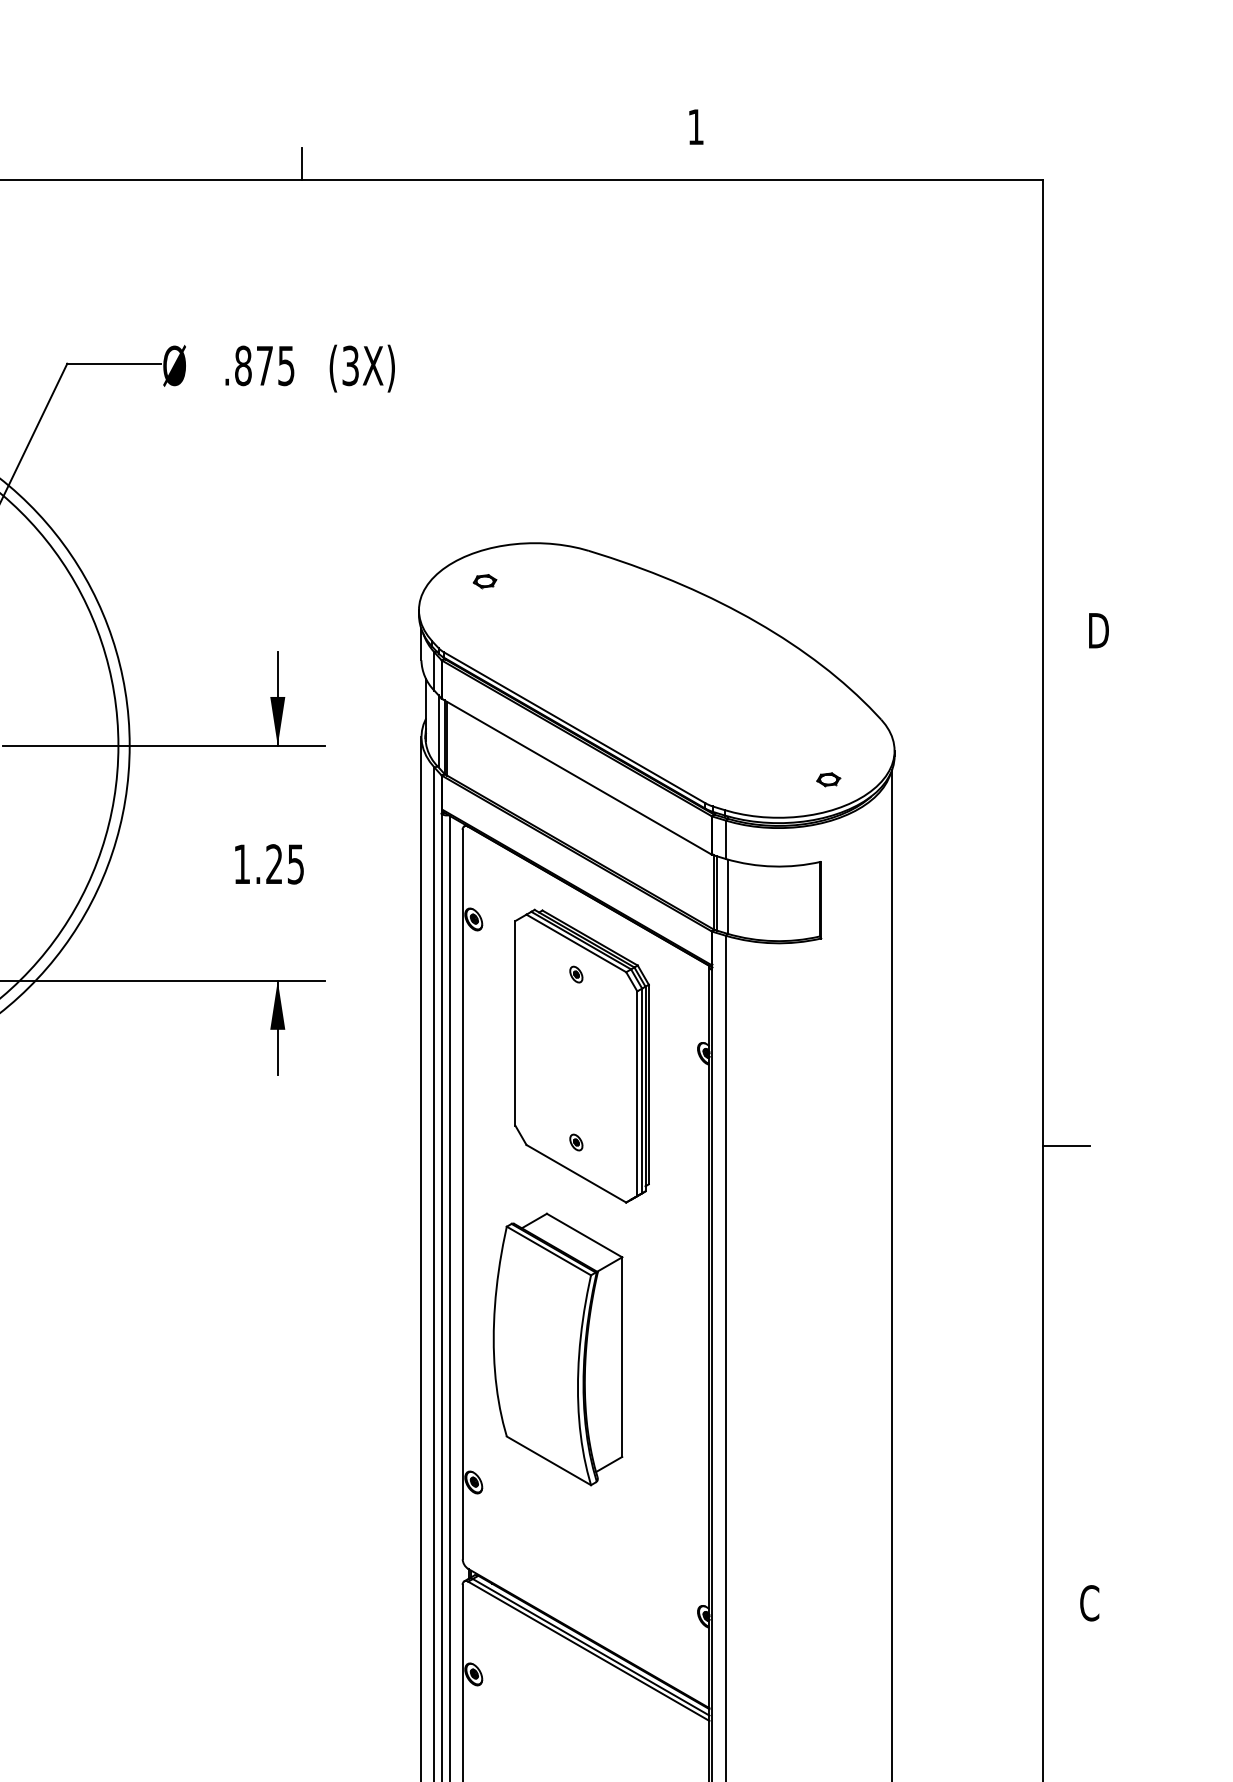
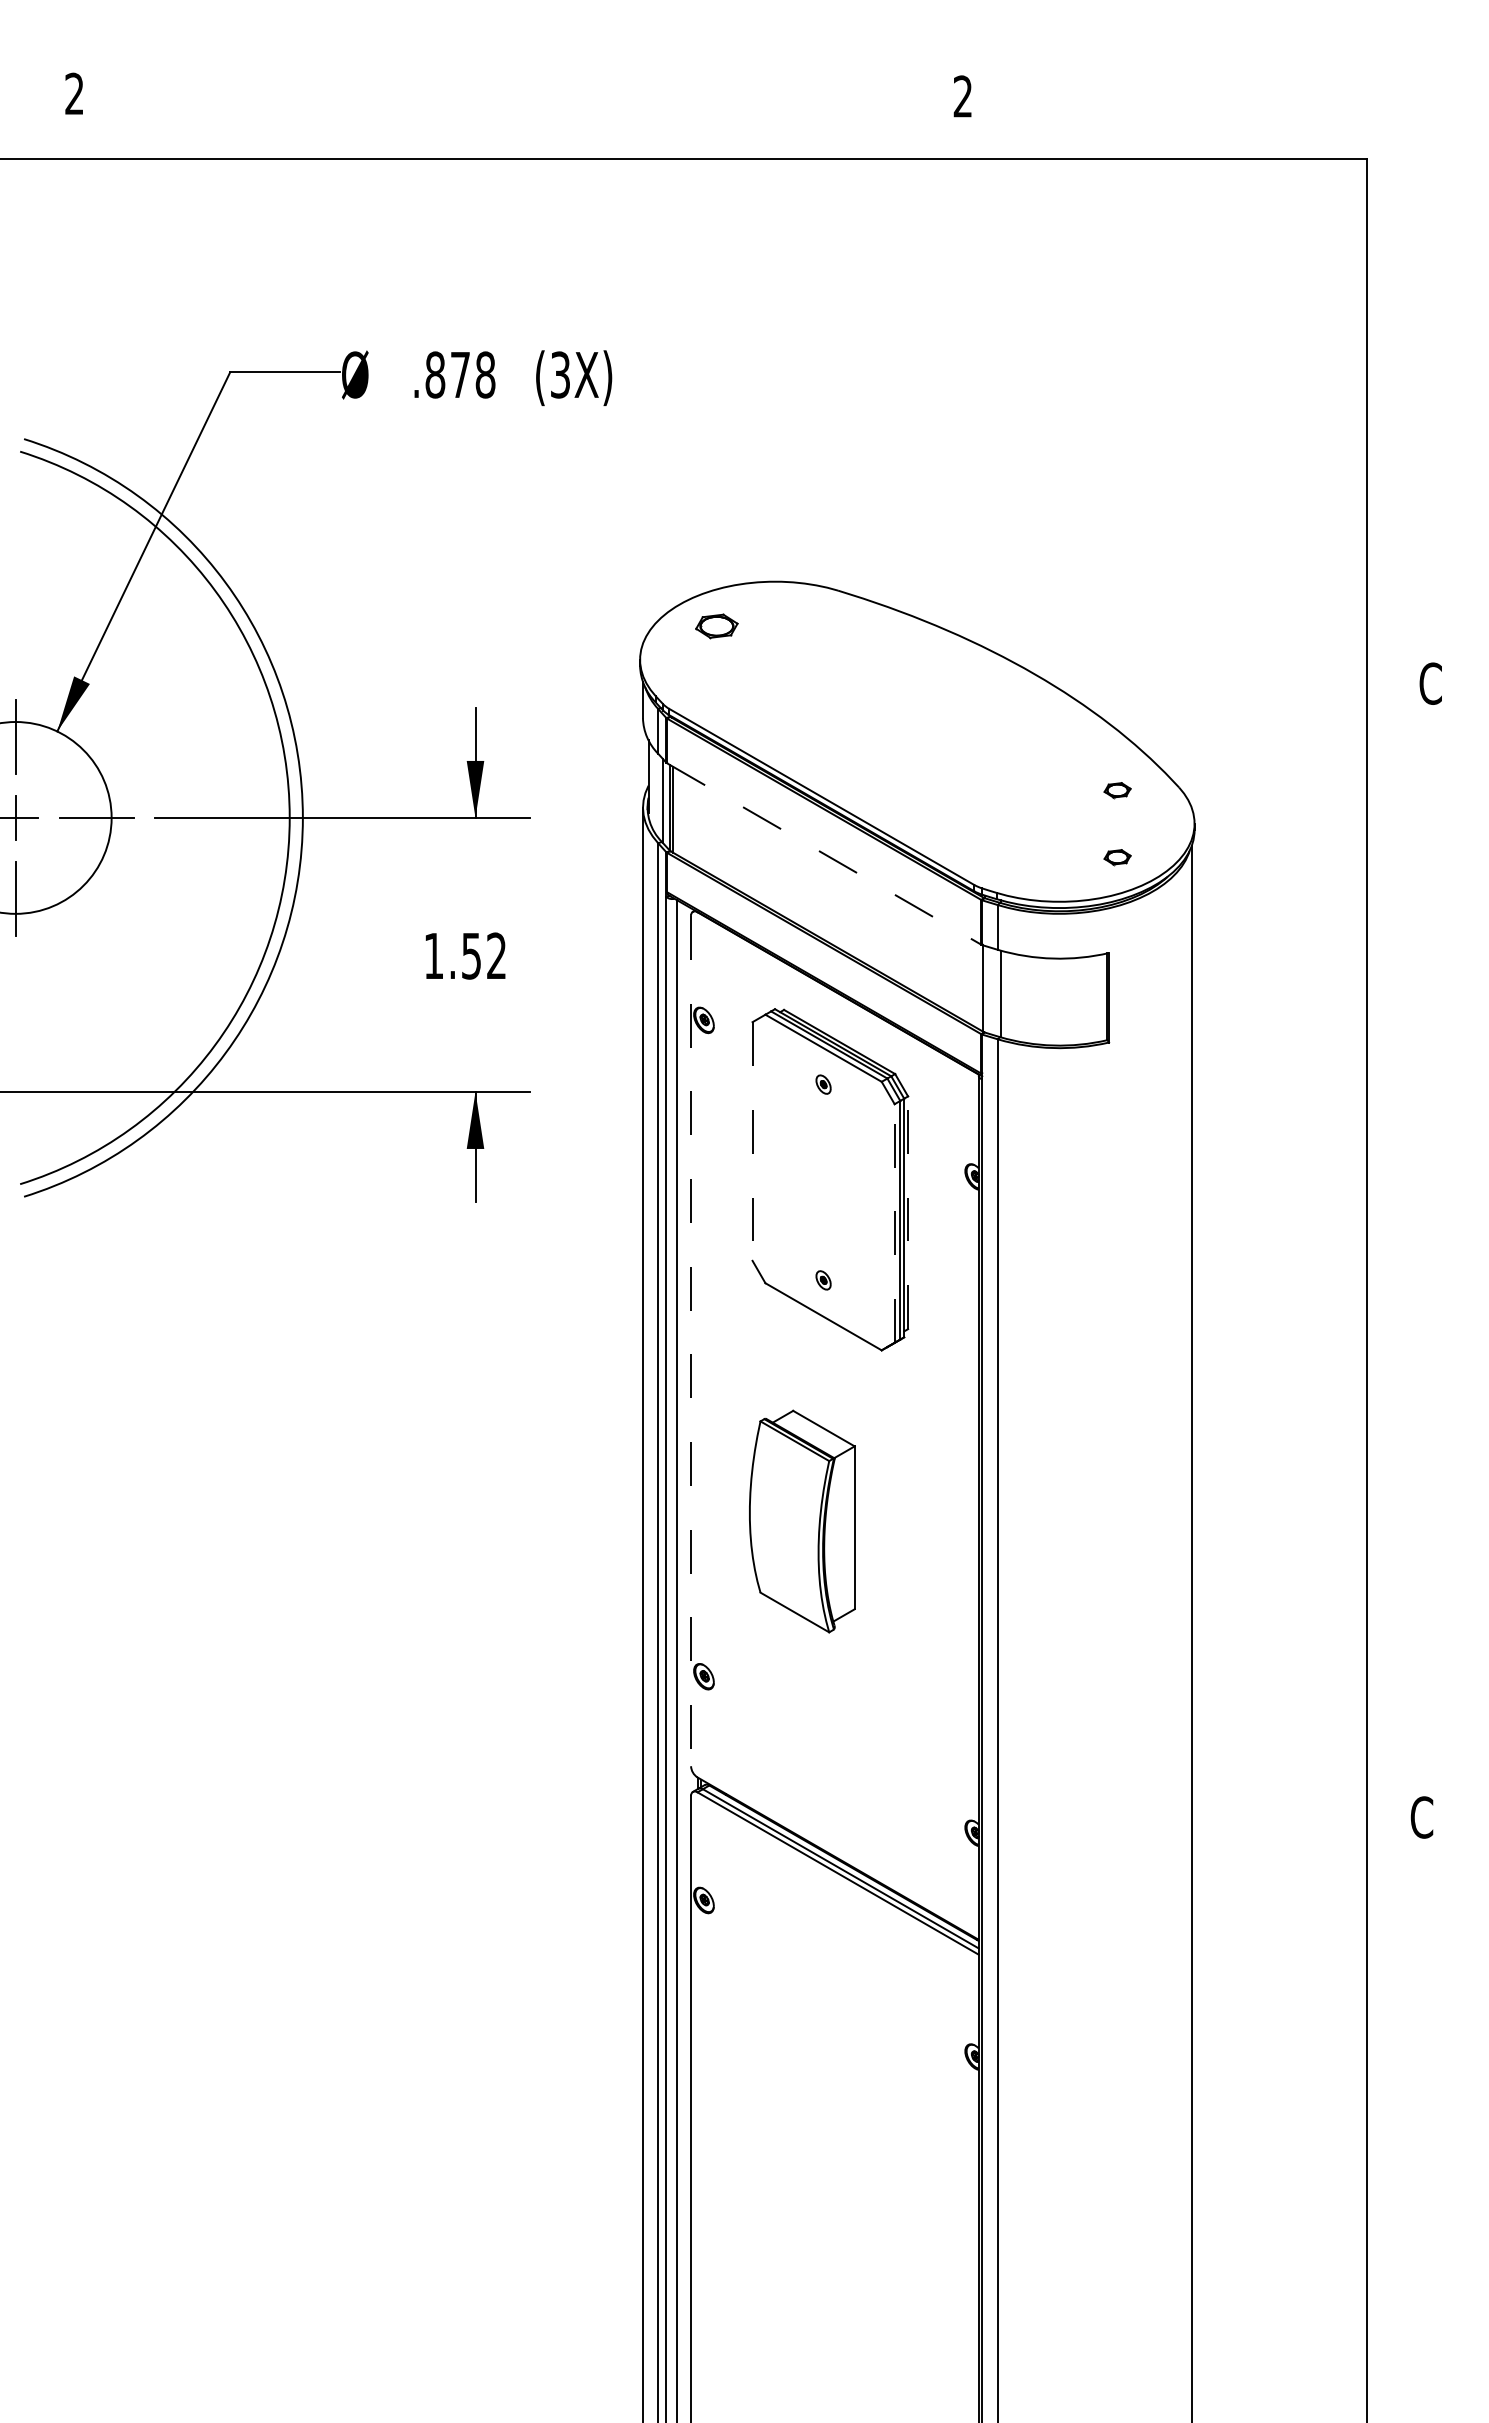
text: (695, 127) -> (962, 96), 1 -> 2
line: (301, 163) -> (503, 139), removed
text: (286, 365) -> (485, 374), .875 -> .878
part: (485, 580) -> (717, 625), size x1.6
text: (1097, 630) -> (1431, 683), D -> C
part: (828, 722) -> (1117, 790), added
line: (577, 777) -> (824, 854), solid -> dashed
text: (284, 863) -> (483, 955), 1.25 -> 1.52
line: (716, 893) -> (987, 989), removed
line: (515, 1024) -> (752, 1142), solid -> dashed
line: (649, 1084) -> (908, 1212), solid -> dashed
line: (637, 1093) -> (894, 1223), solid -> dashed
line: (1066, 1145) -> (1394, 1283), removed
line: (463, 1194) -> (691, 1341), solid -> dashed
part: (558, 1349) -> (802, 1521), size x0.7

